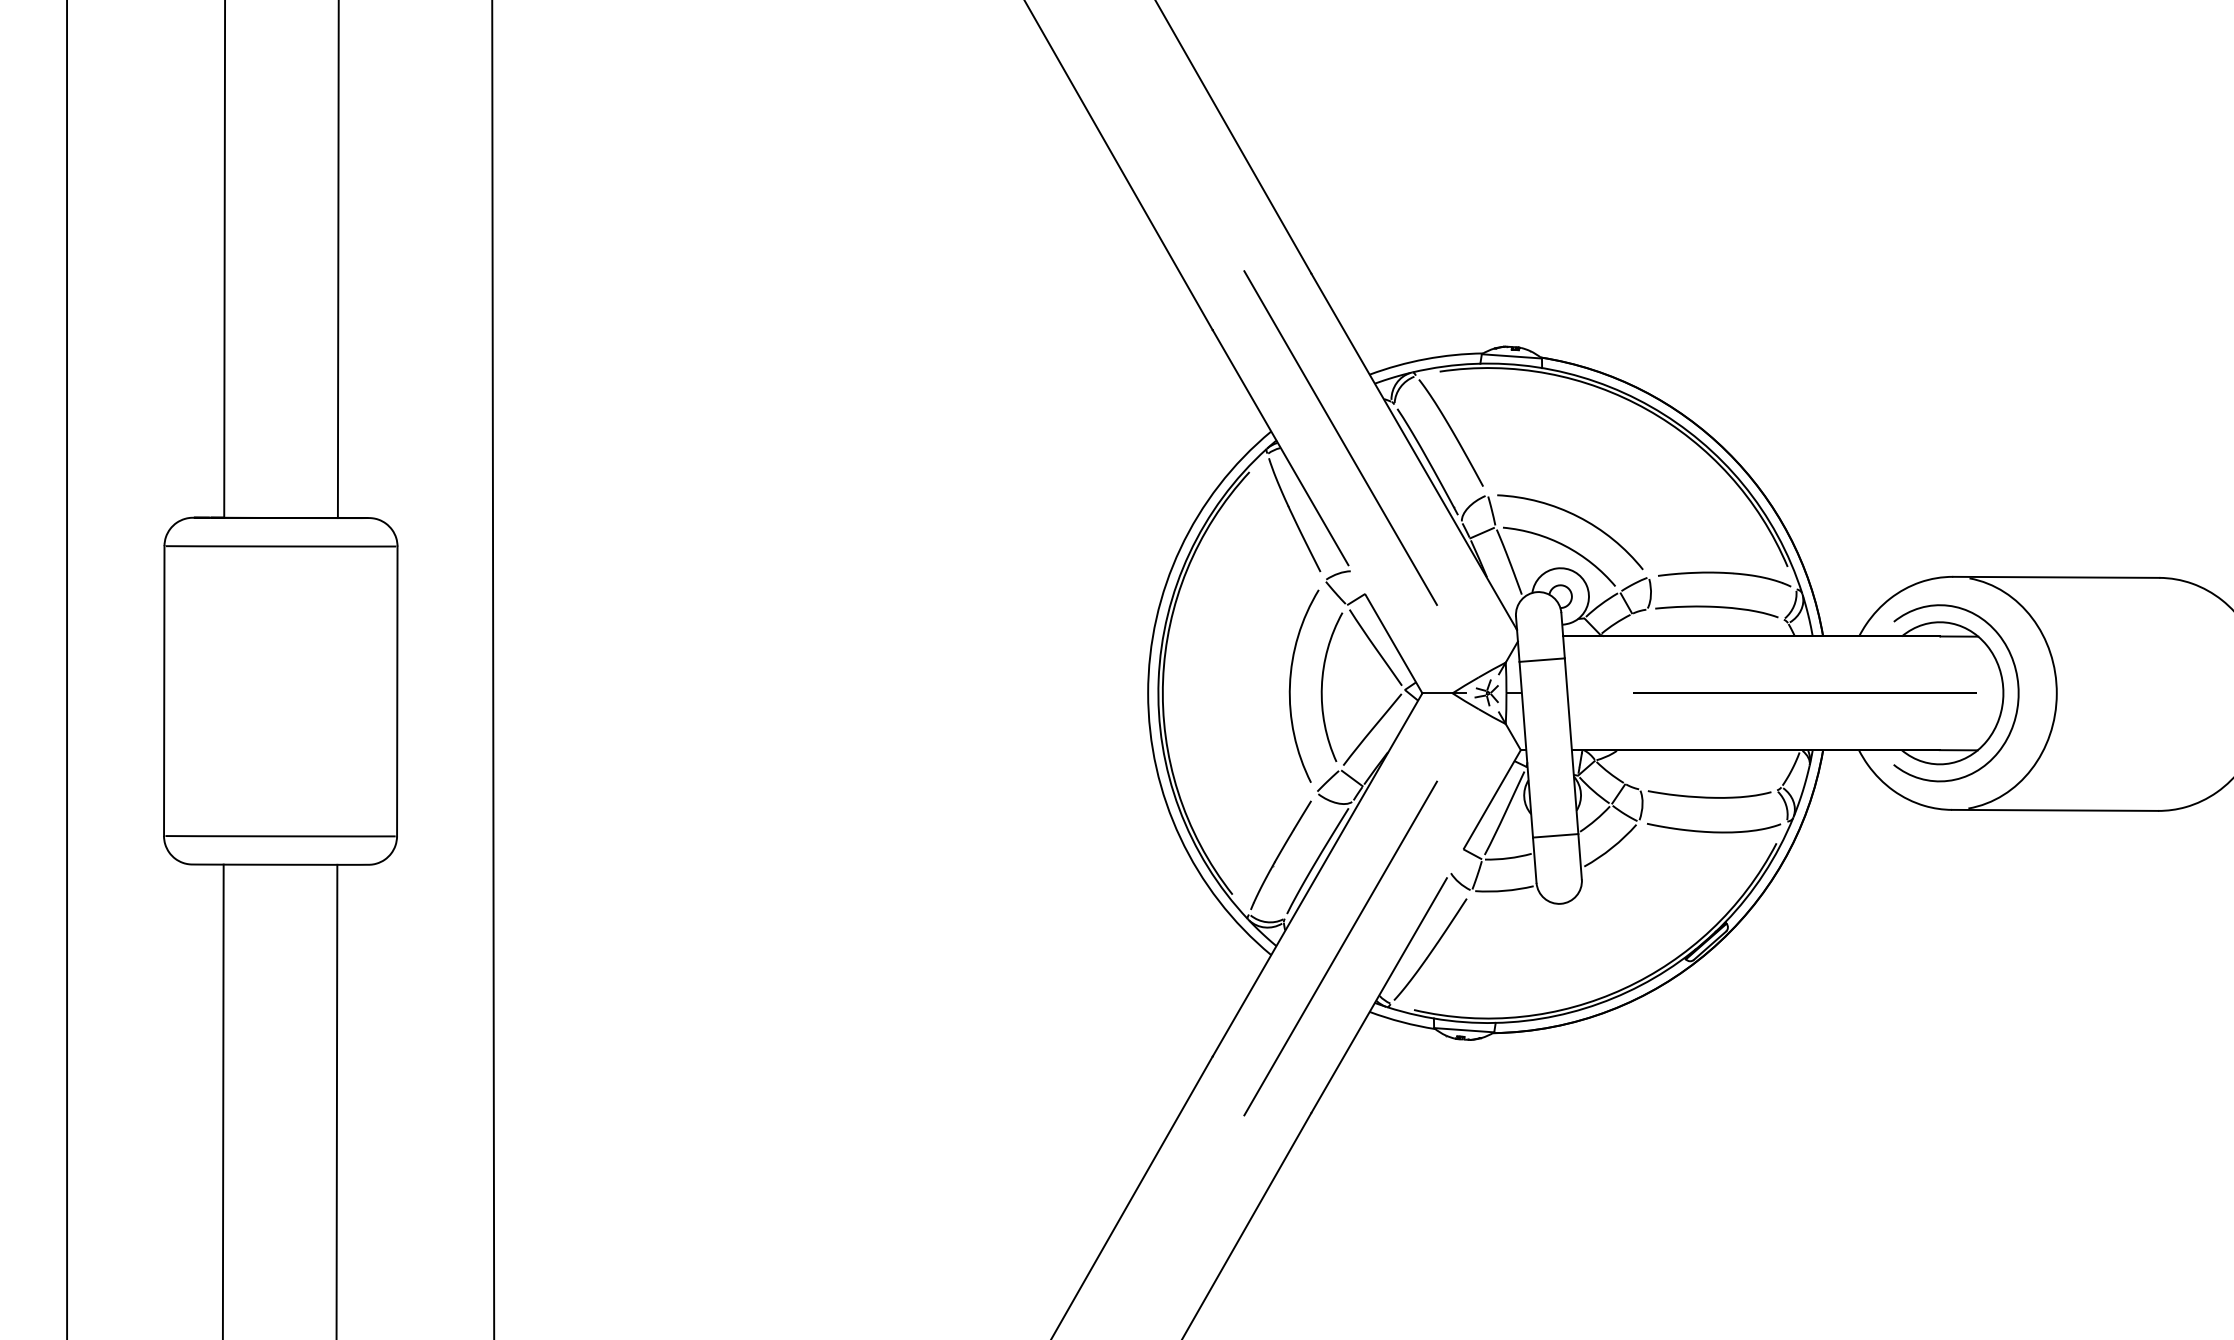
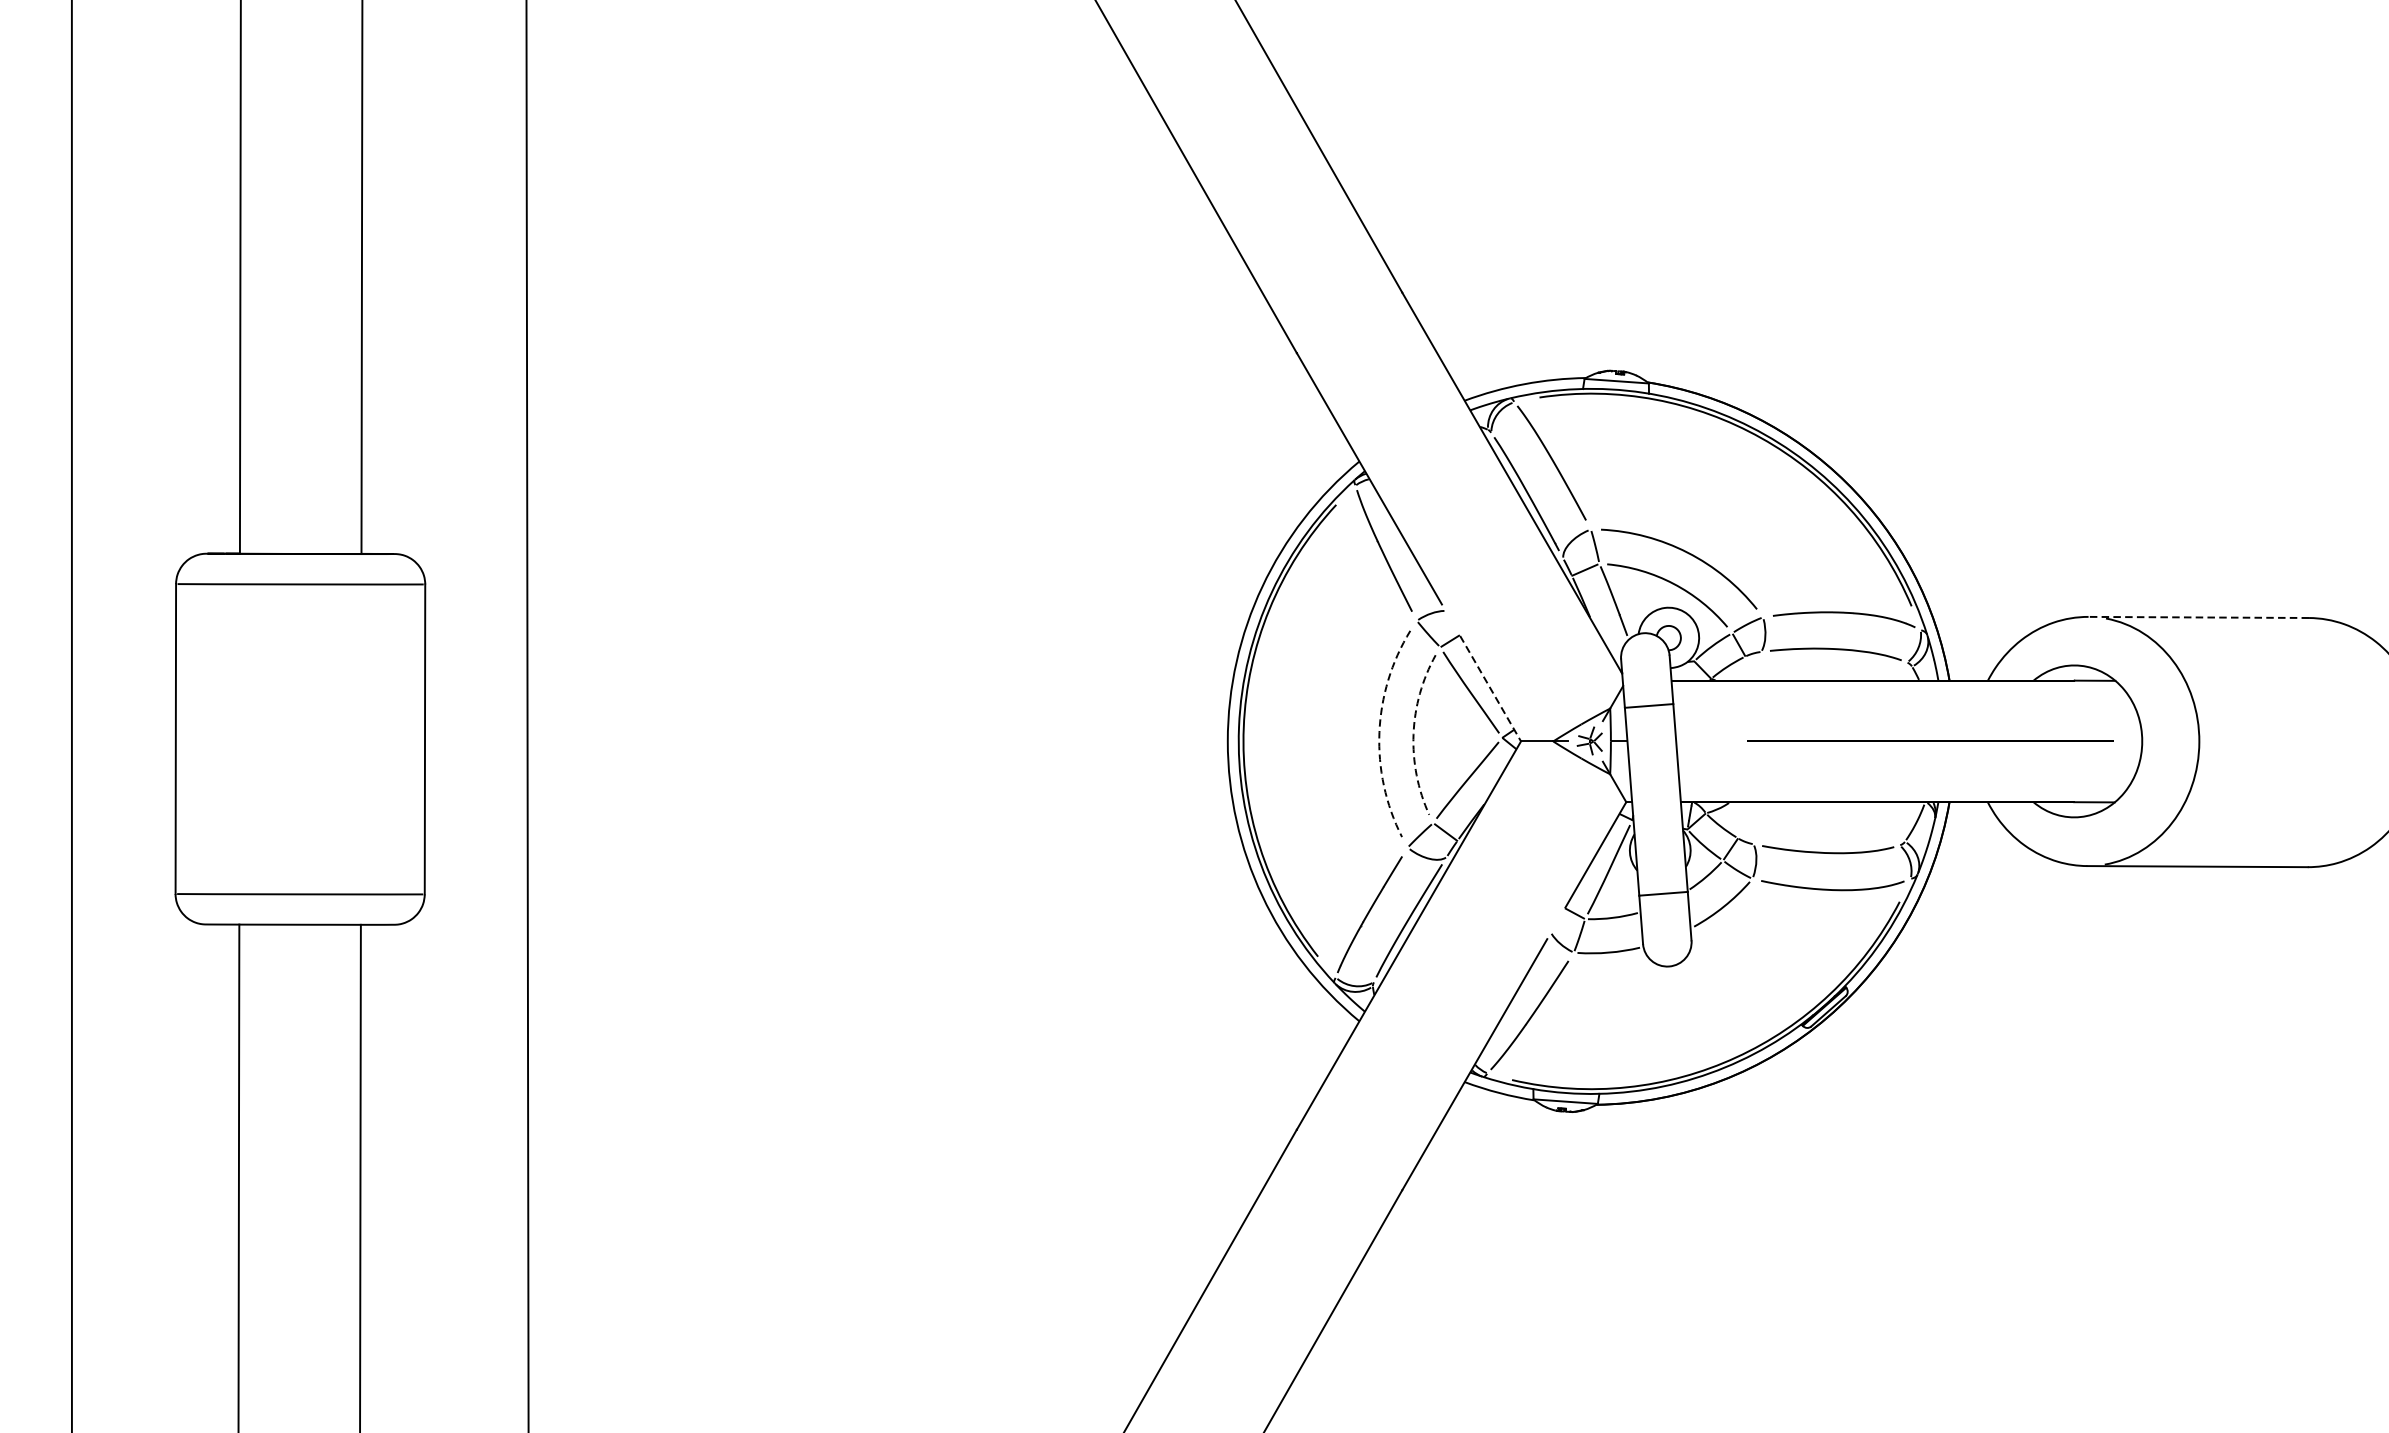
line: (1340, 437) -> (1433, 467), removed
line: (2055, 577) -> (2197, 617), solid -> dashed
line: (1393, 644) -> (1490, 689), solid -> dashed
arc: (1289, 685) -> (1378, 733), solid -> dashed
arc: (1321, 686) -> (1413, 734), solid -> dashed
curve: (2017, 693) -> (2157, 741), removed
line: (1340, 948) -> (1433, 1014), removed

